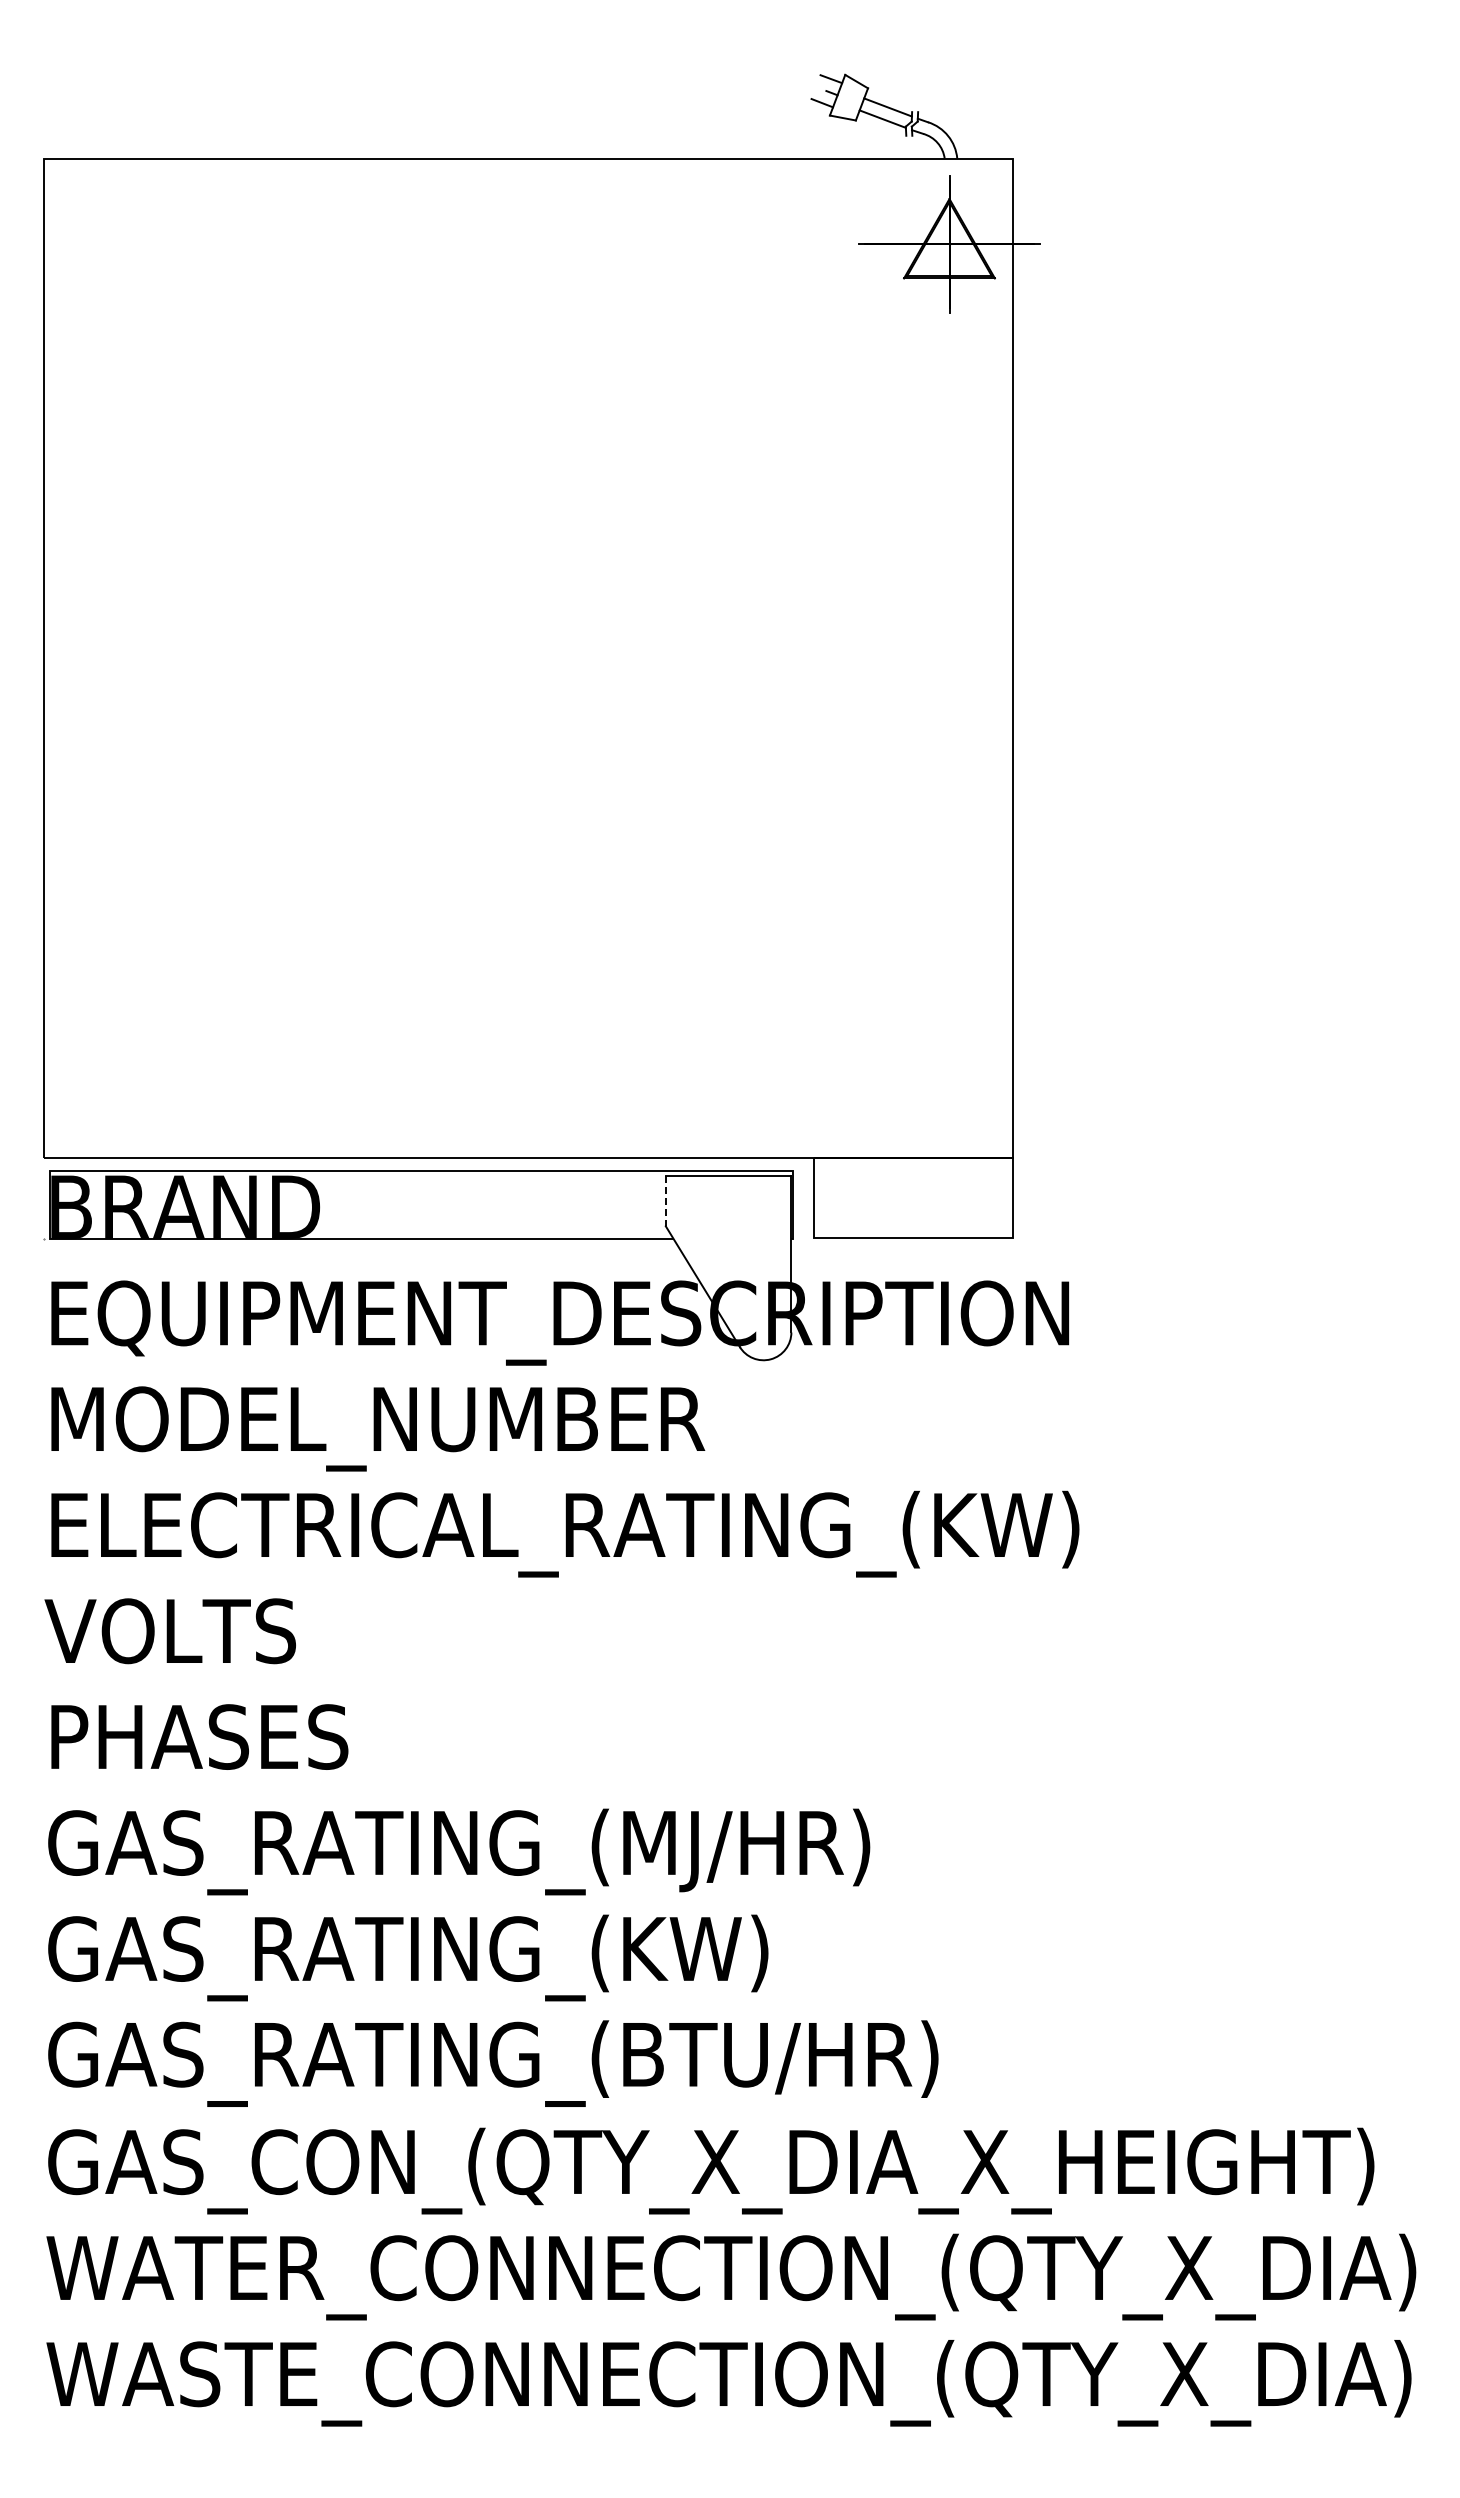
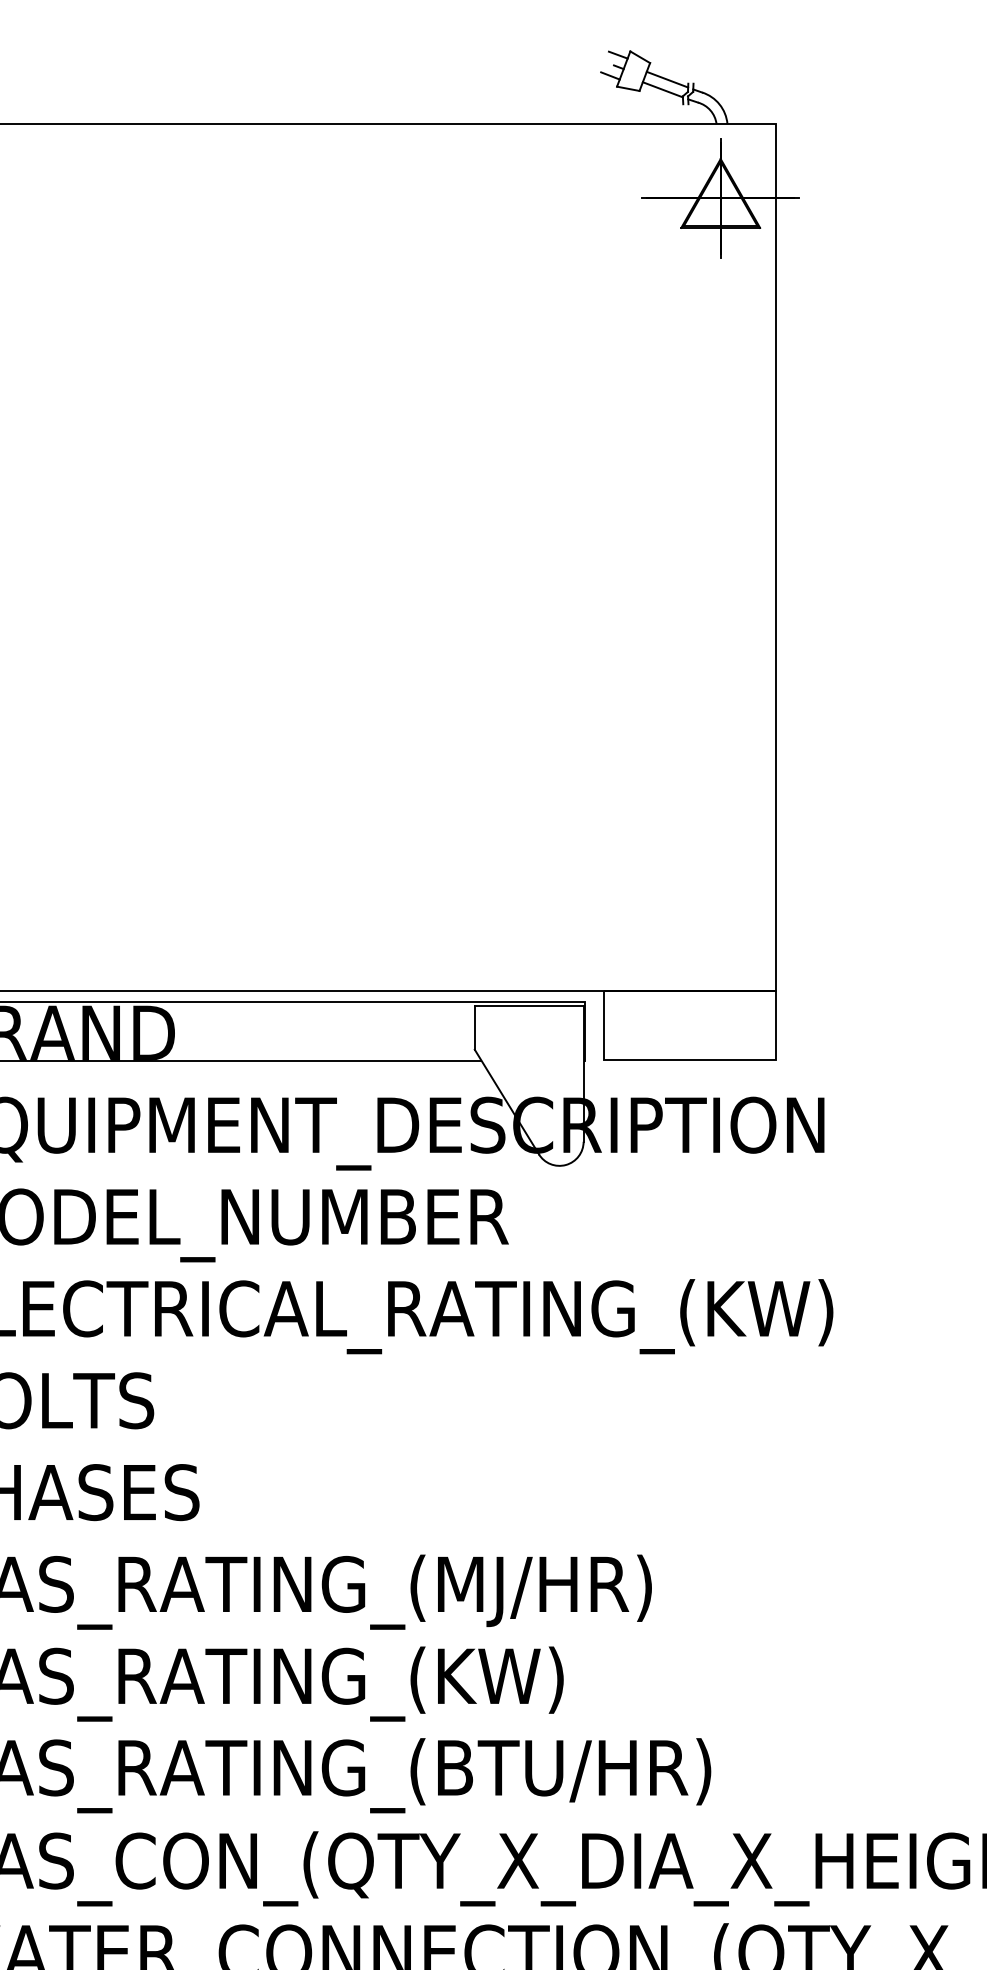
line: (665, 1201) -> (474, 1028), dashed -> solid

